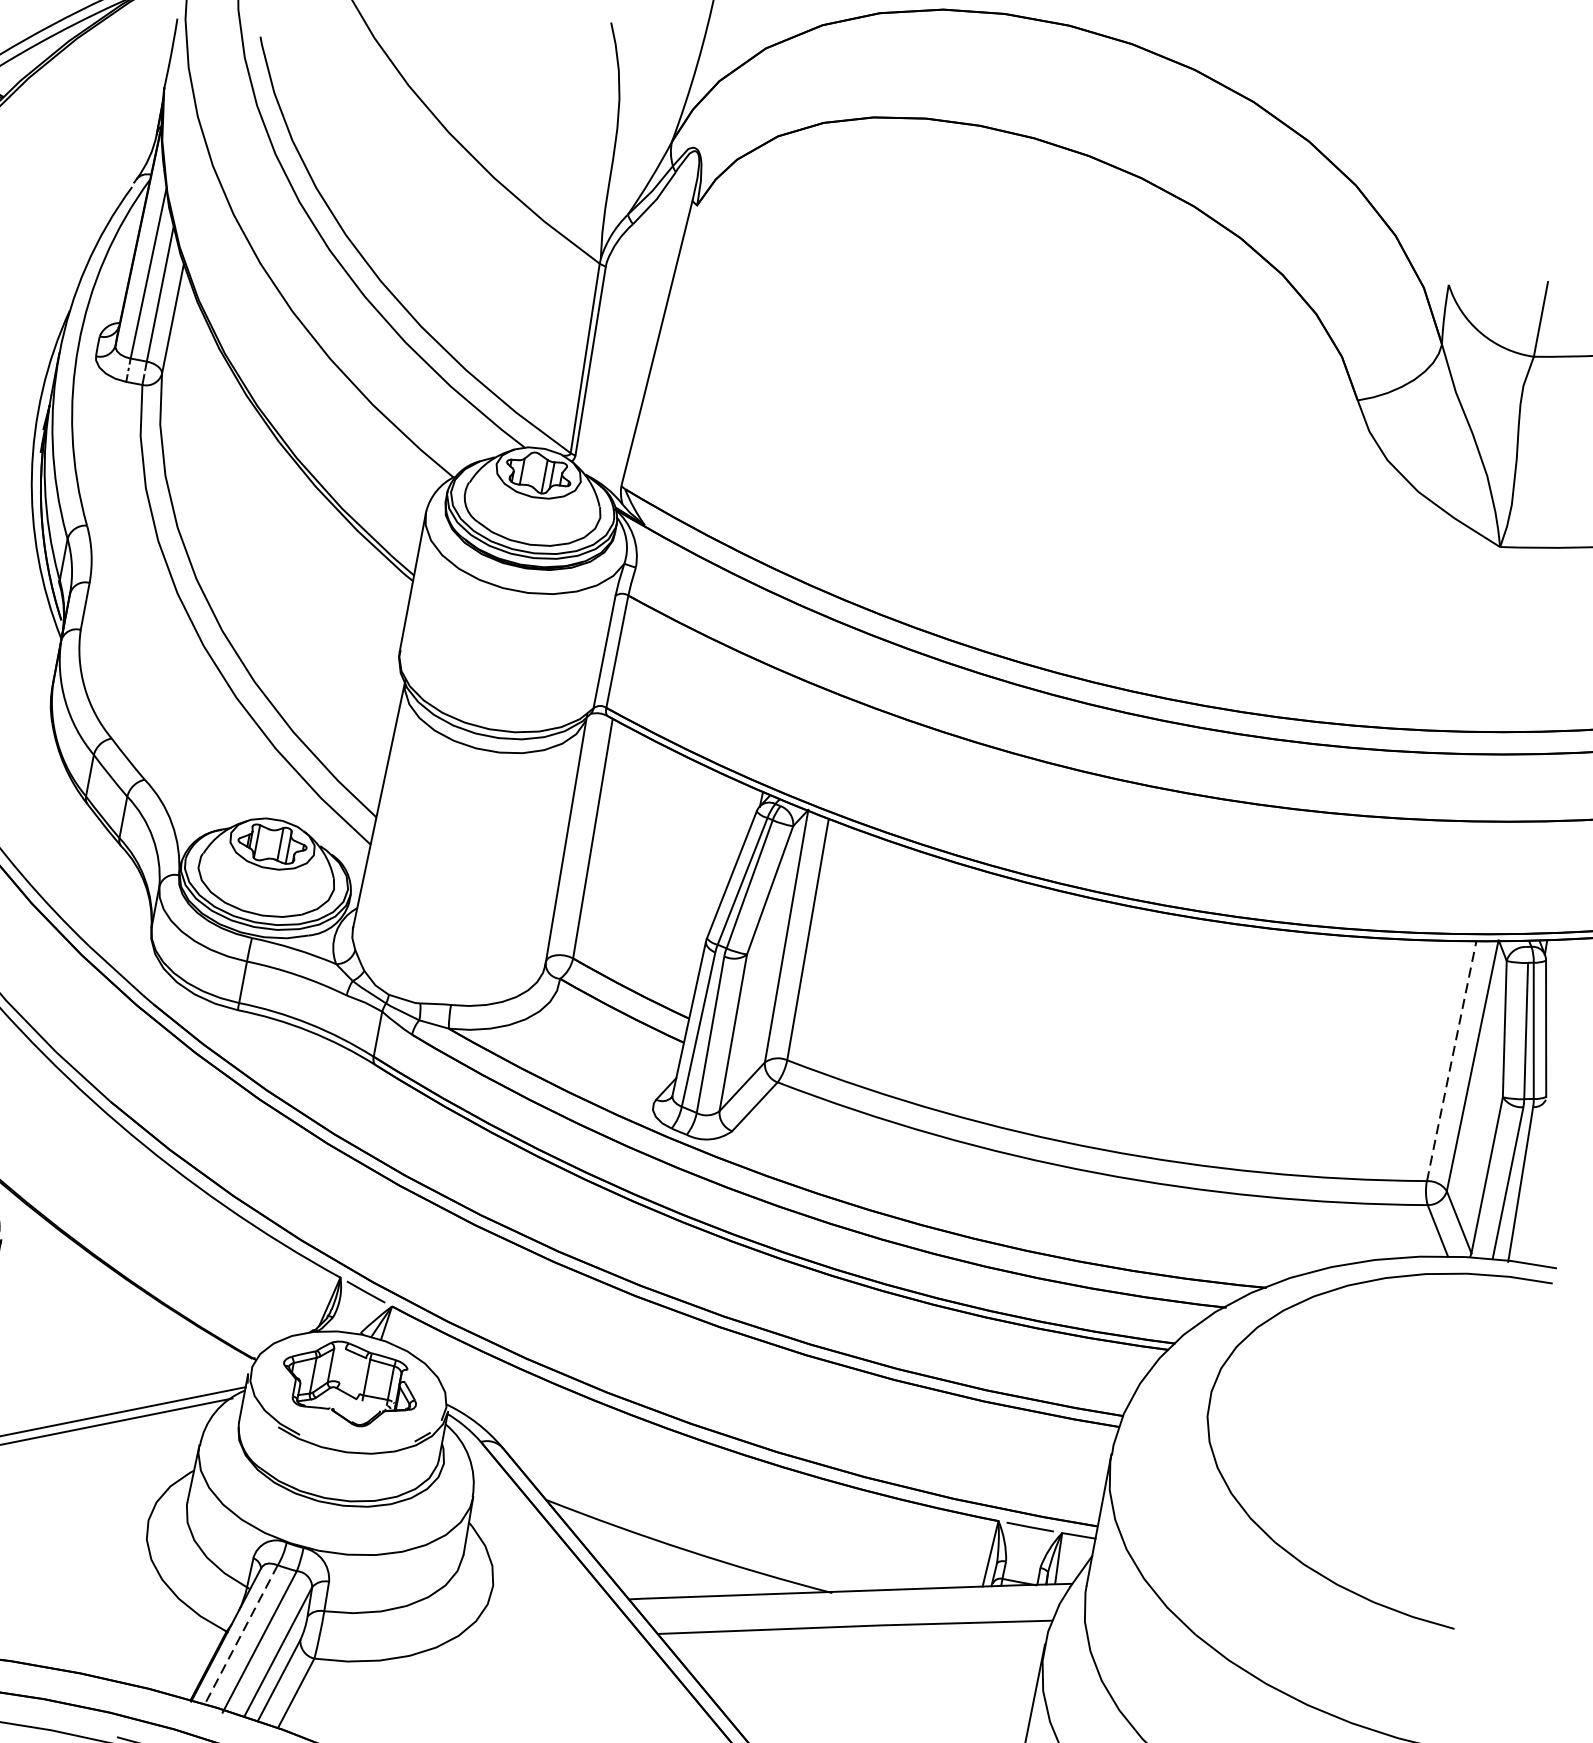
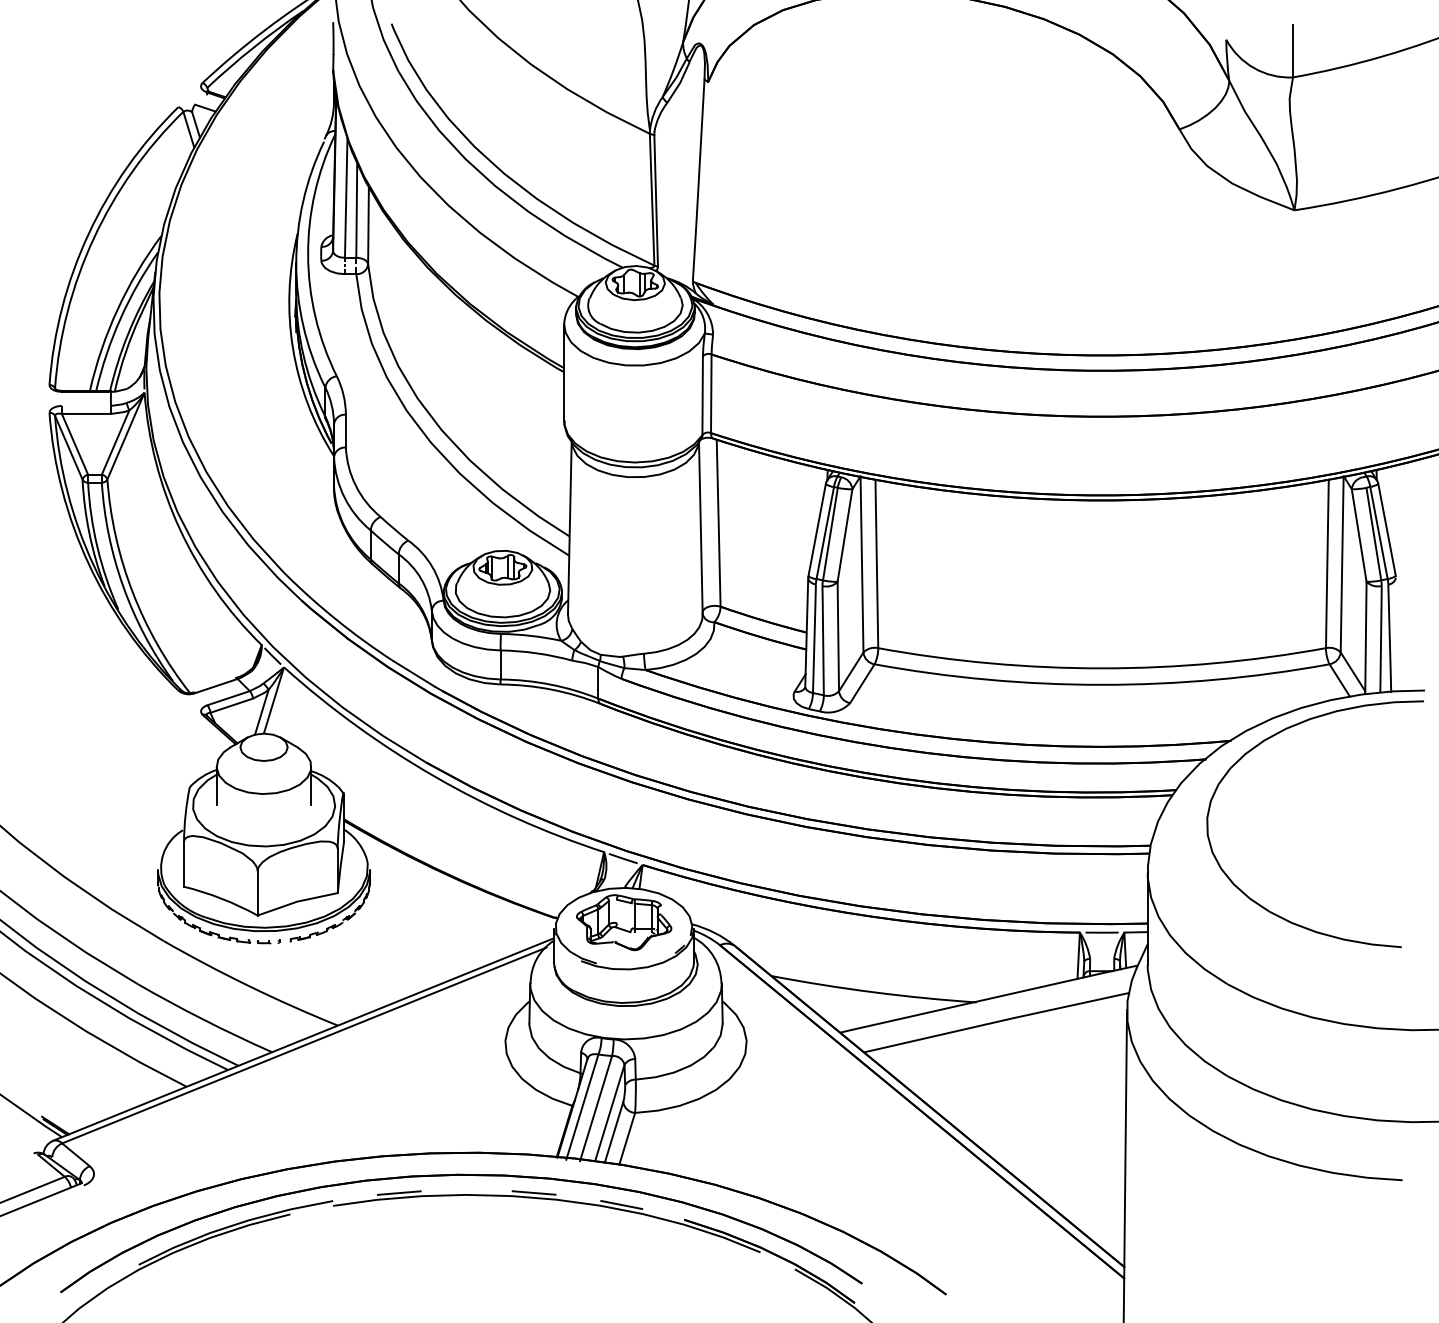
line: (1451, 1061) -> (1327, 564), dashed -> solid
line: (240, 1636) -> (582, 1107), dashed -> solid

